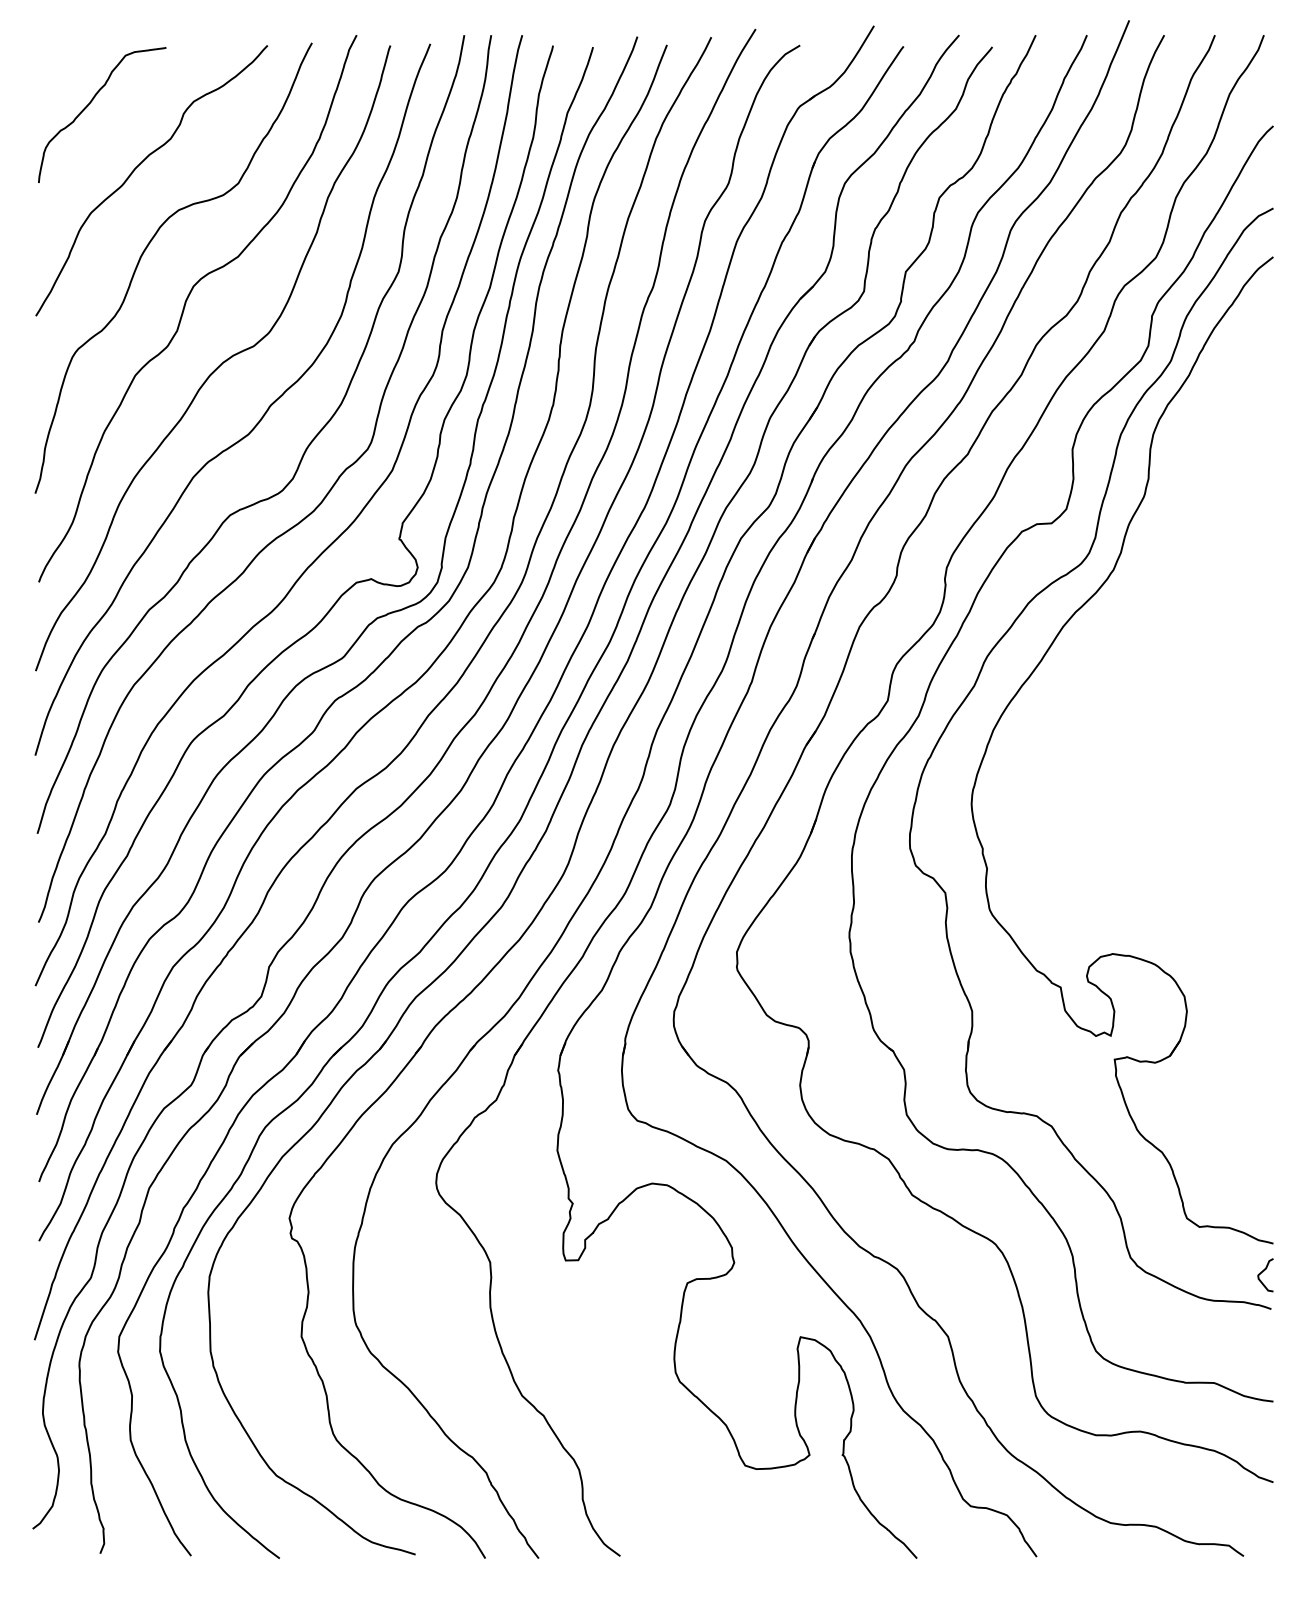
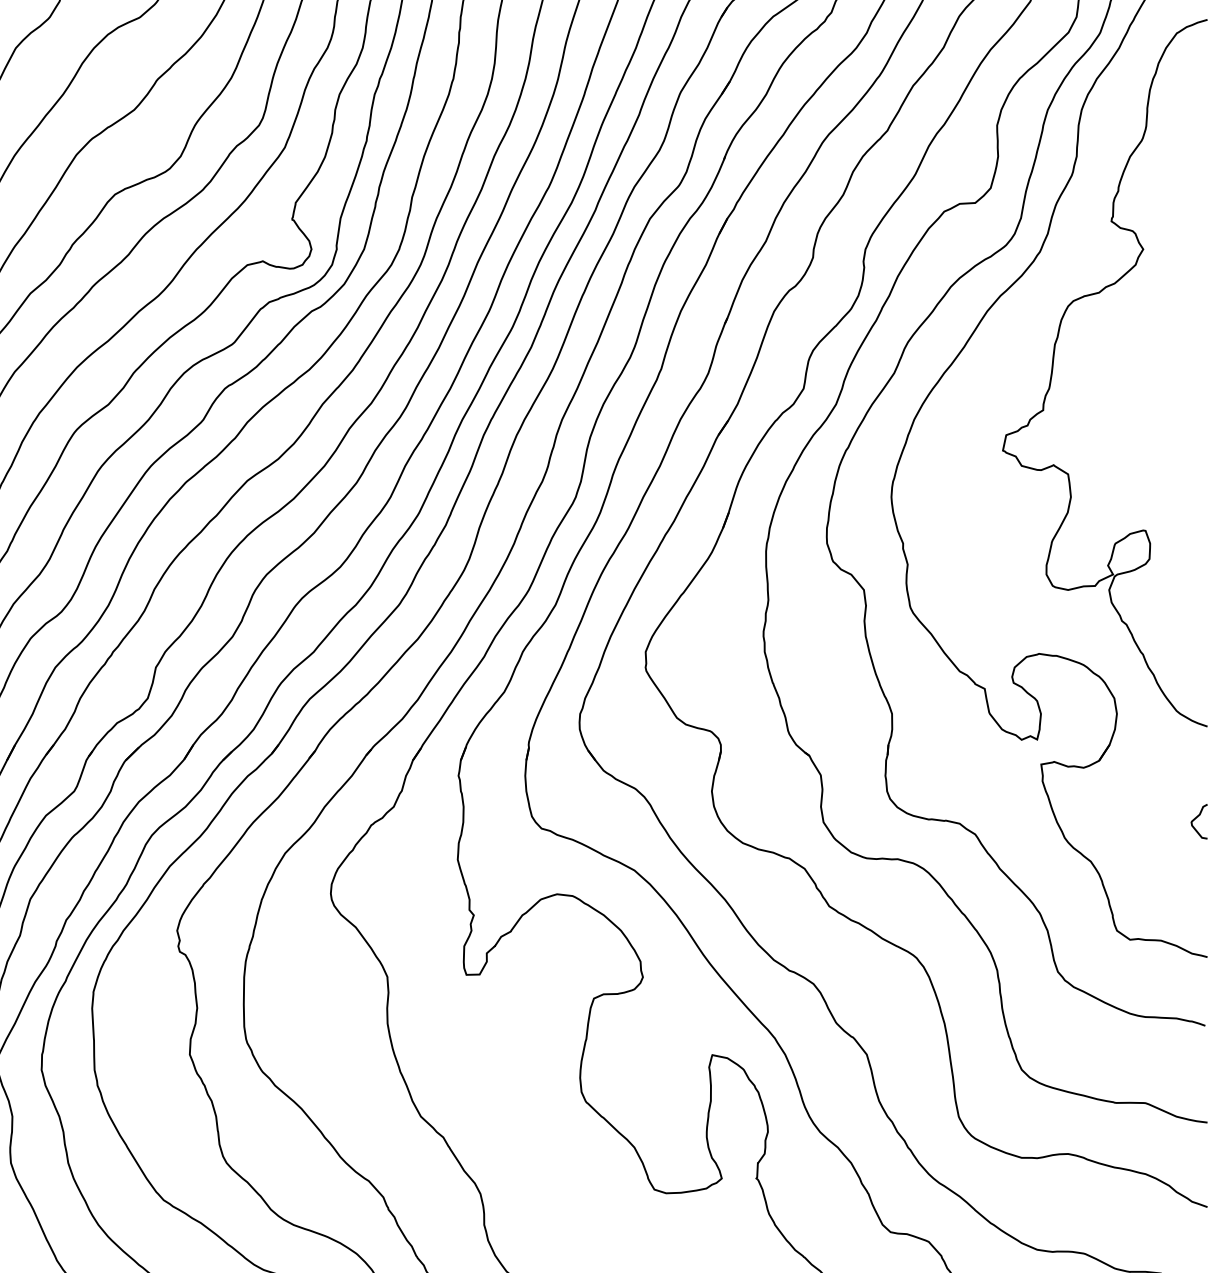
curve: (1126, 681) -> (1053, 368), added
curve: (1263, 1272) -> (1197, 818), moved

